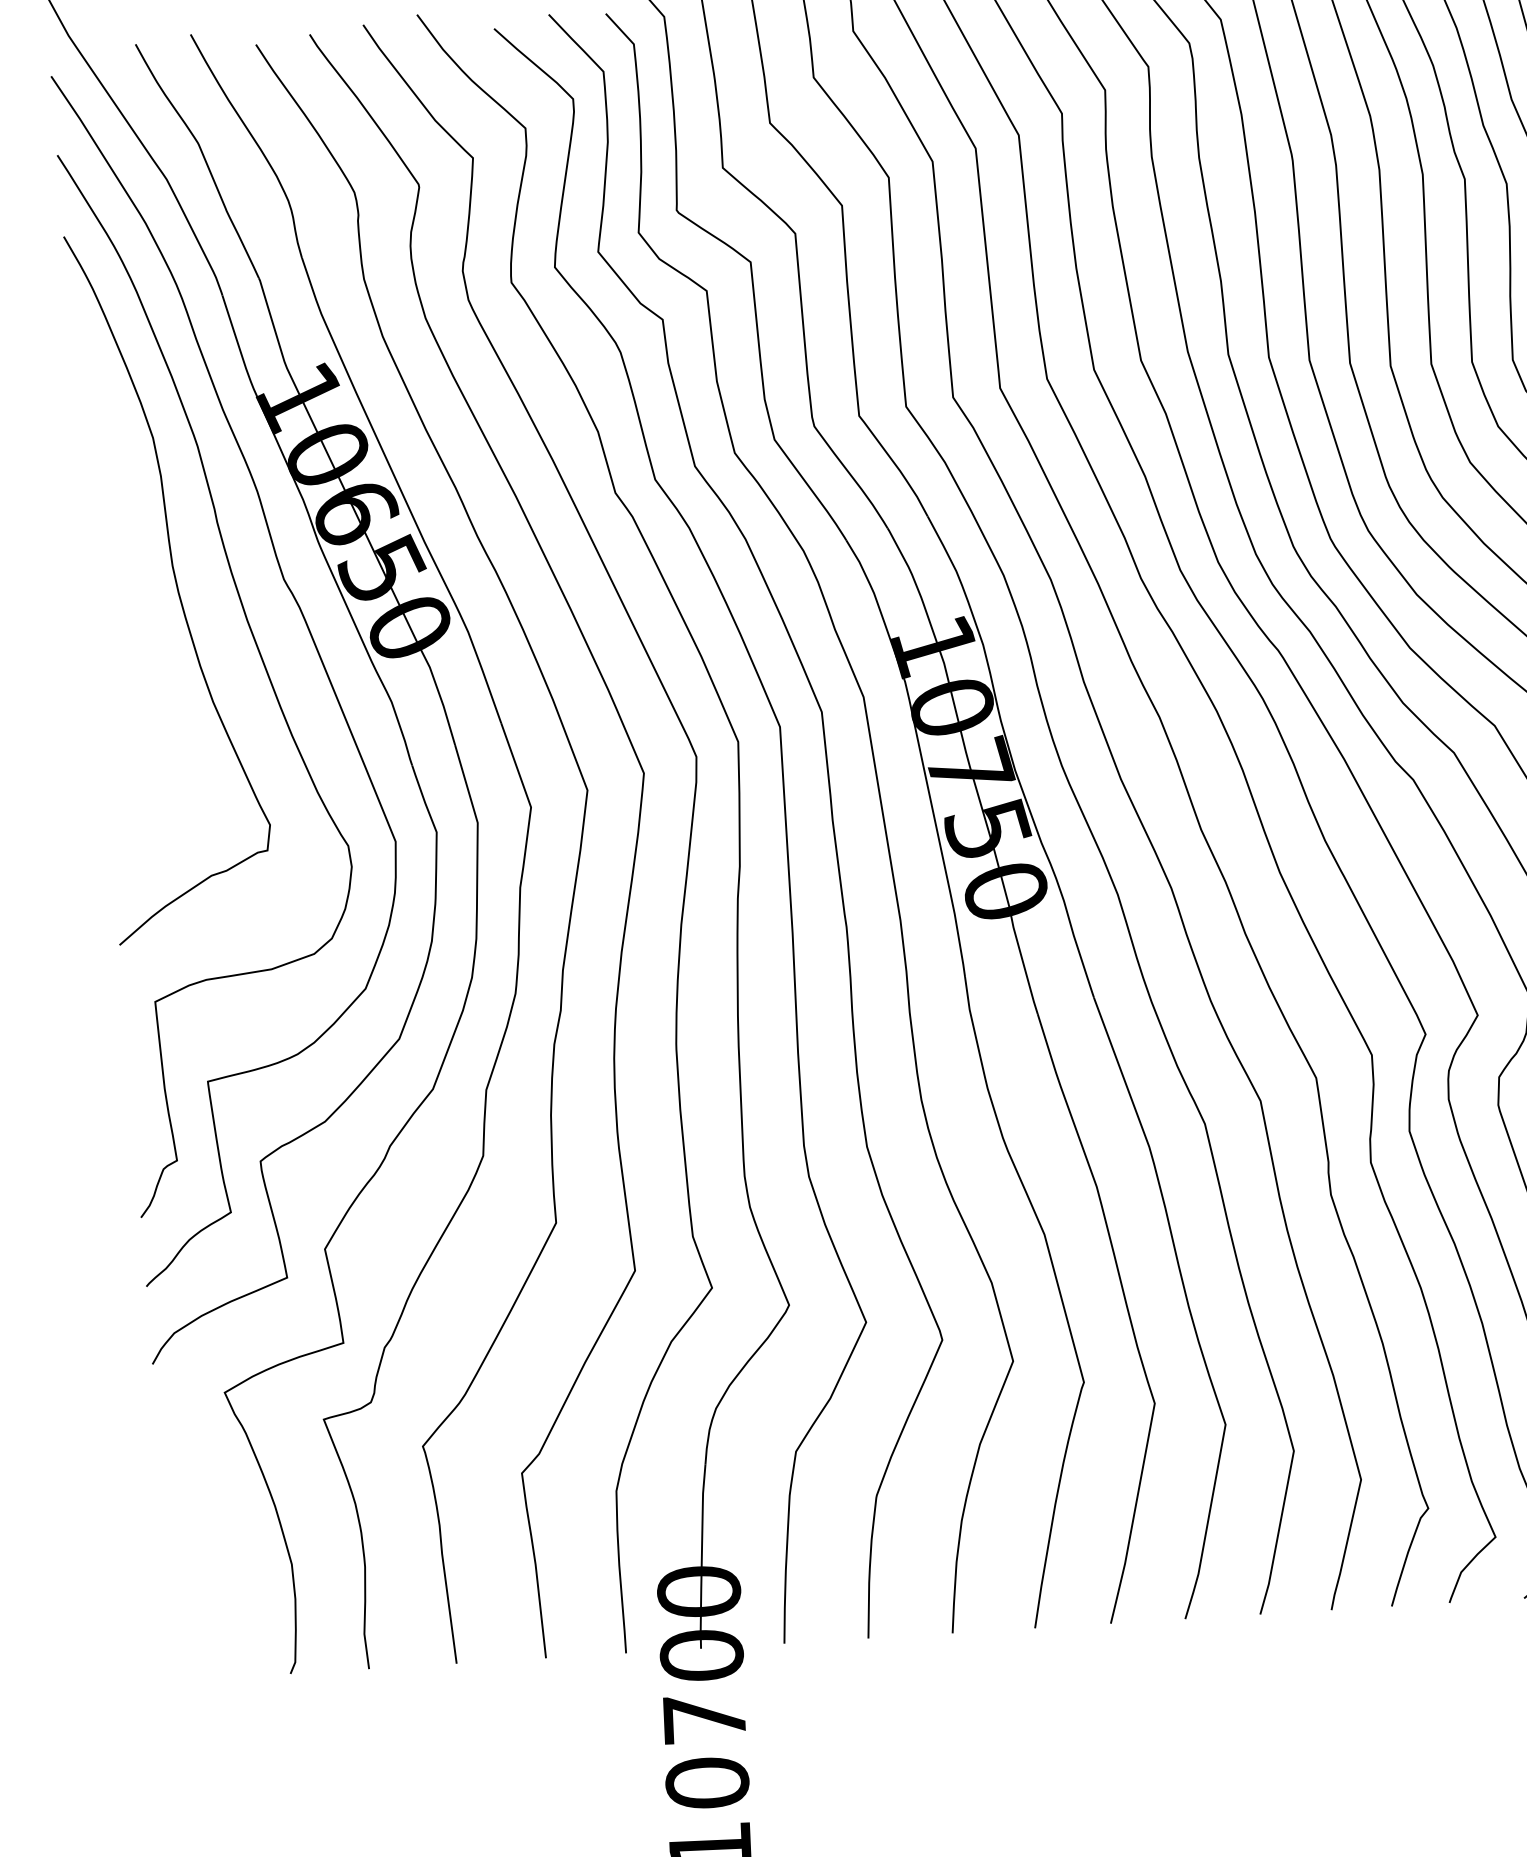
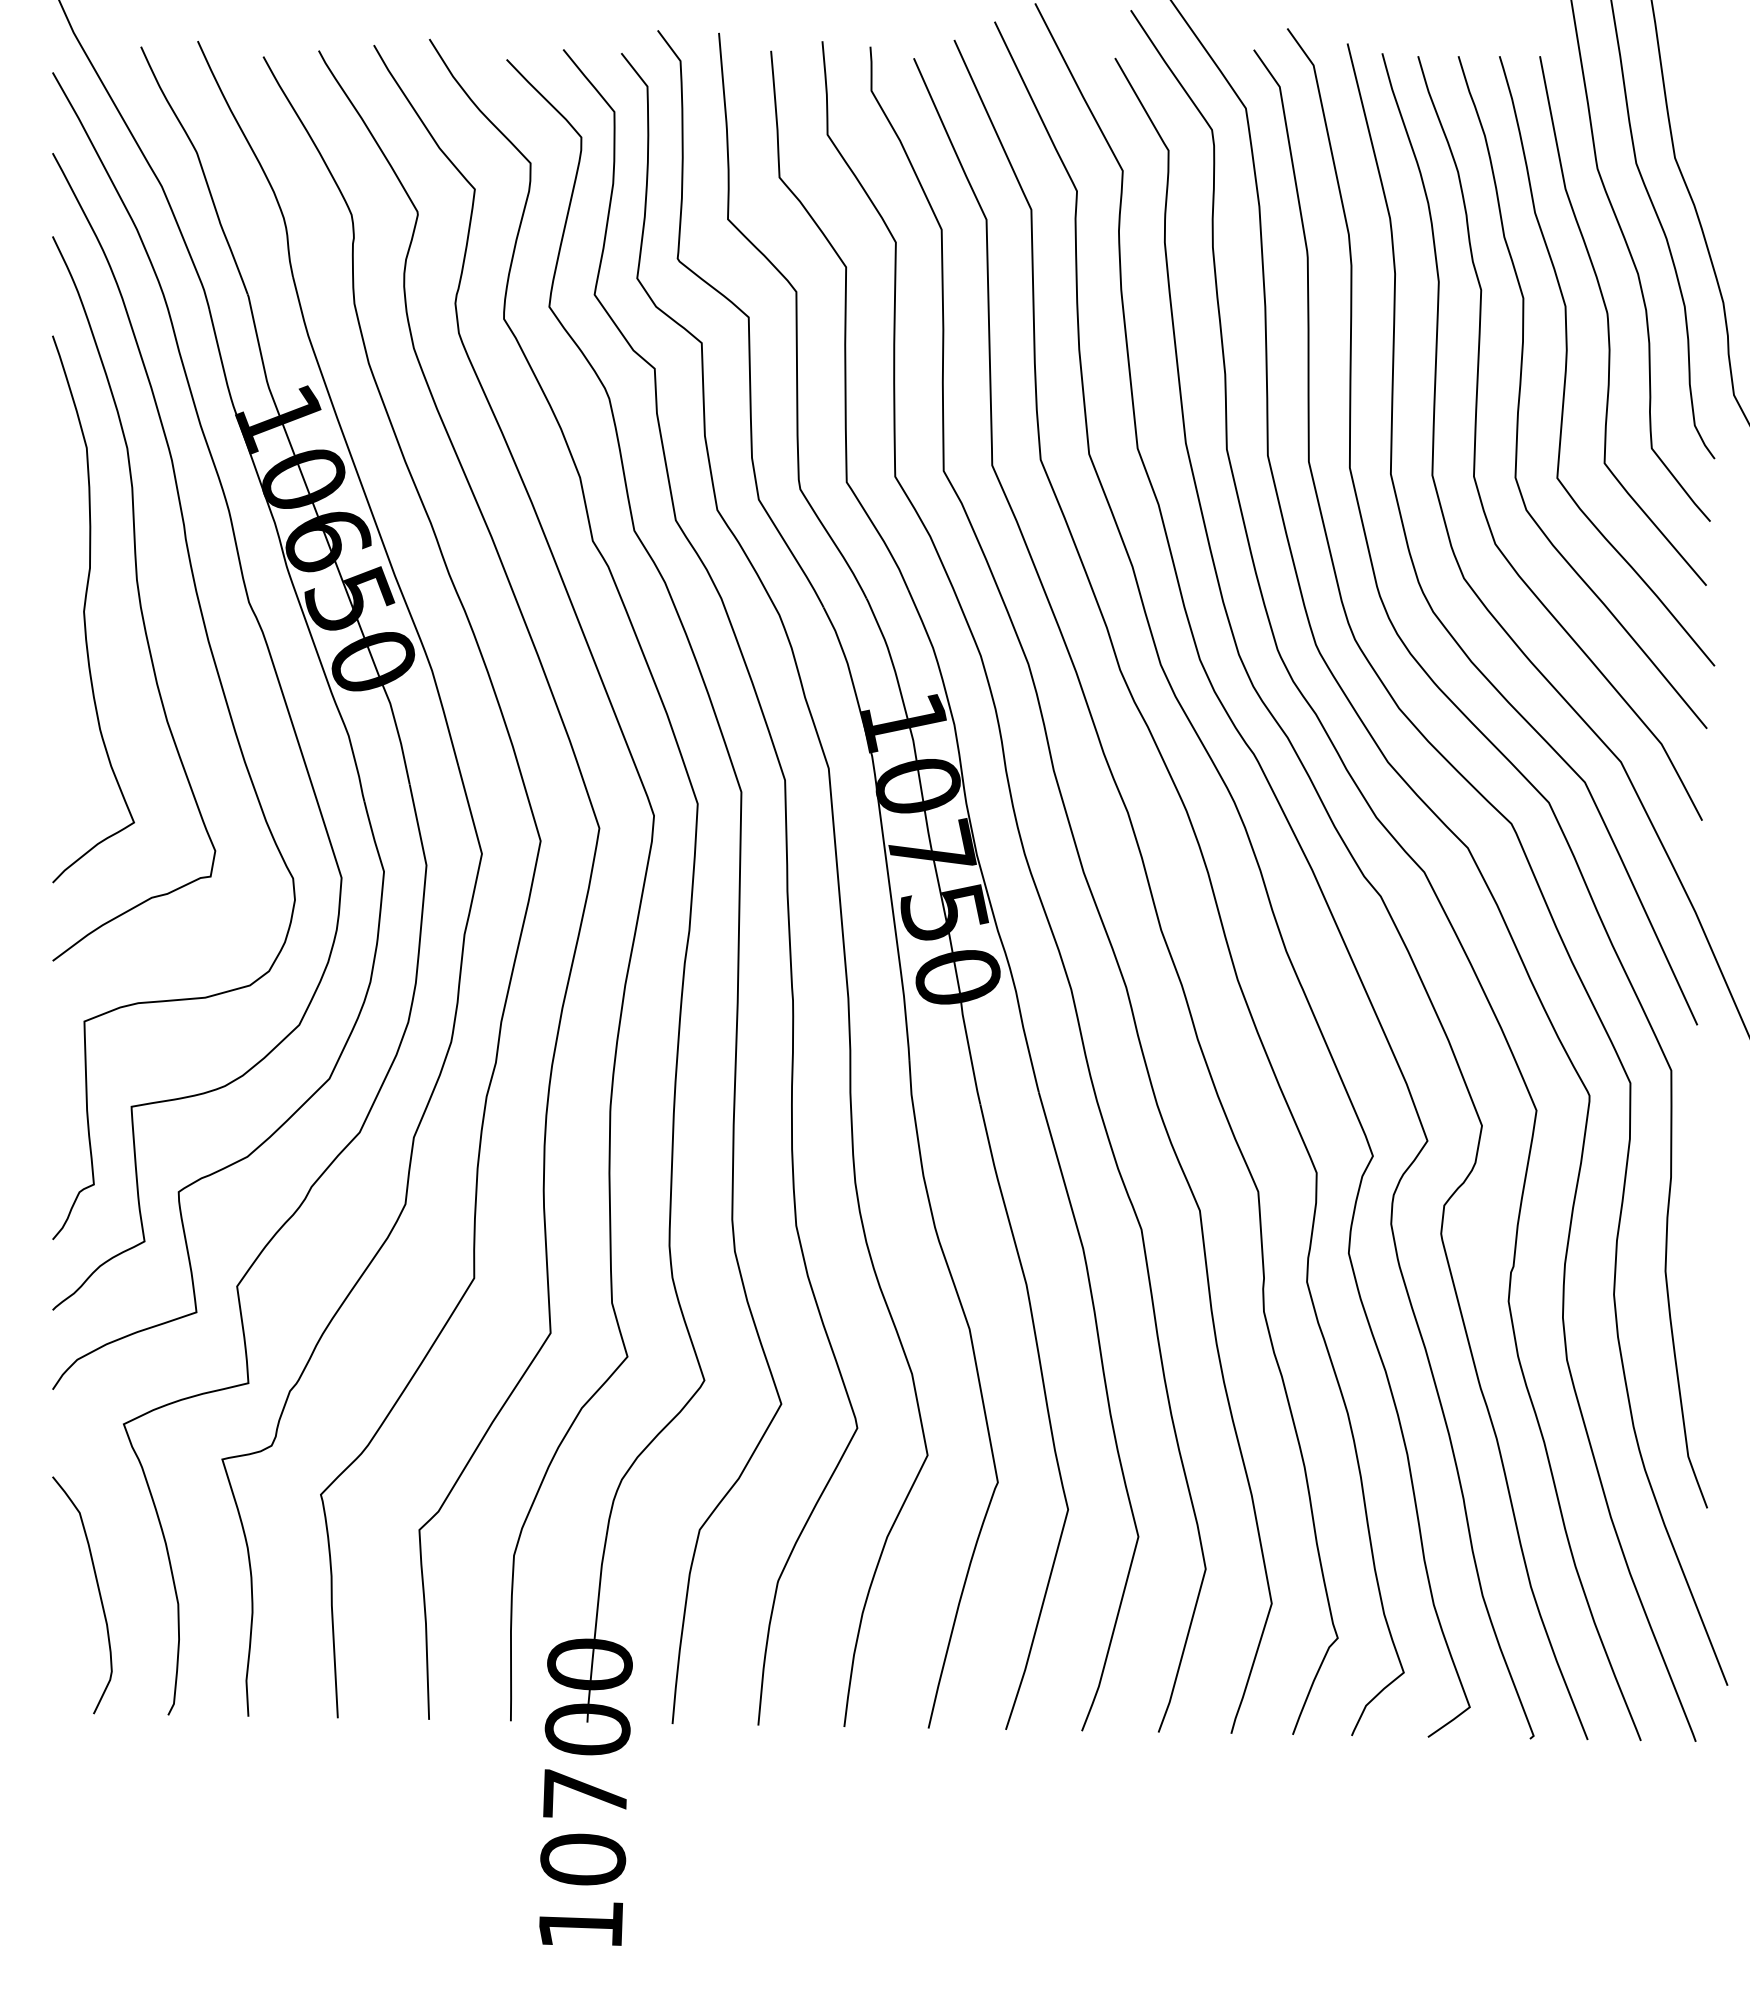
curve: (124, 598) -> (85, 609), added
curve: (212, 1559) -> (98, 1592), added

